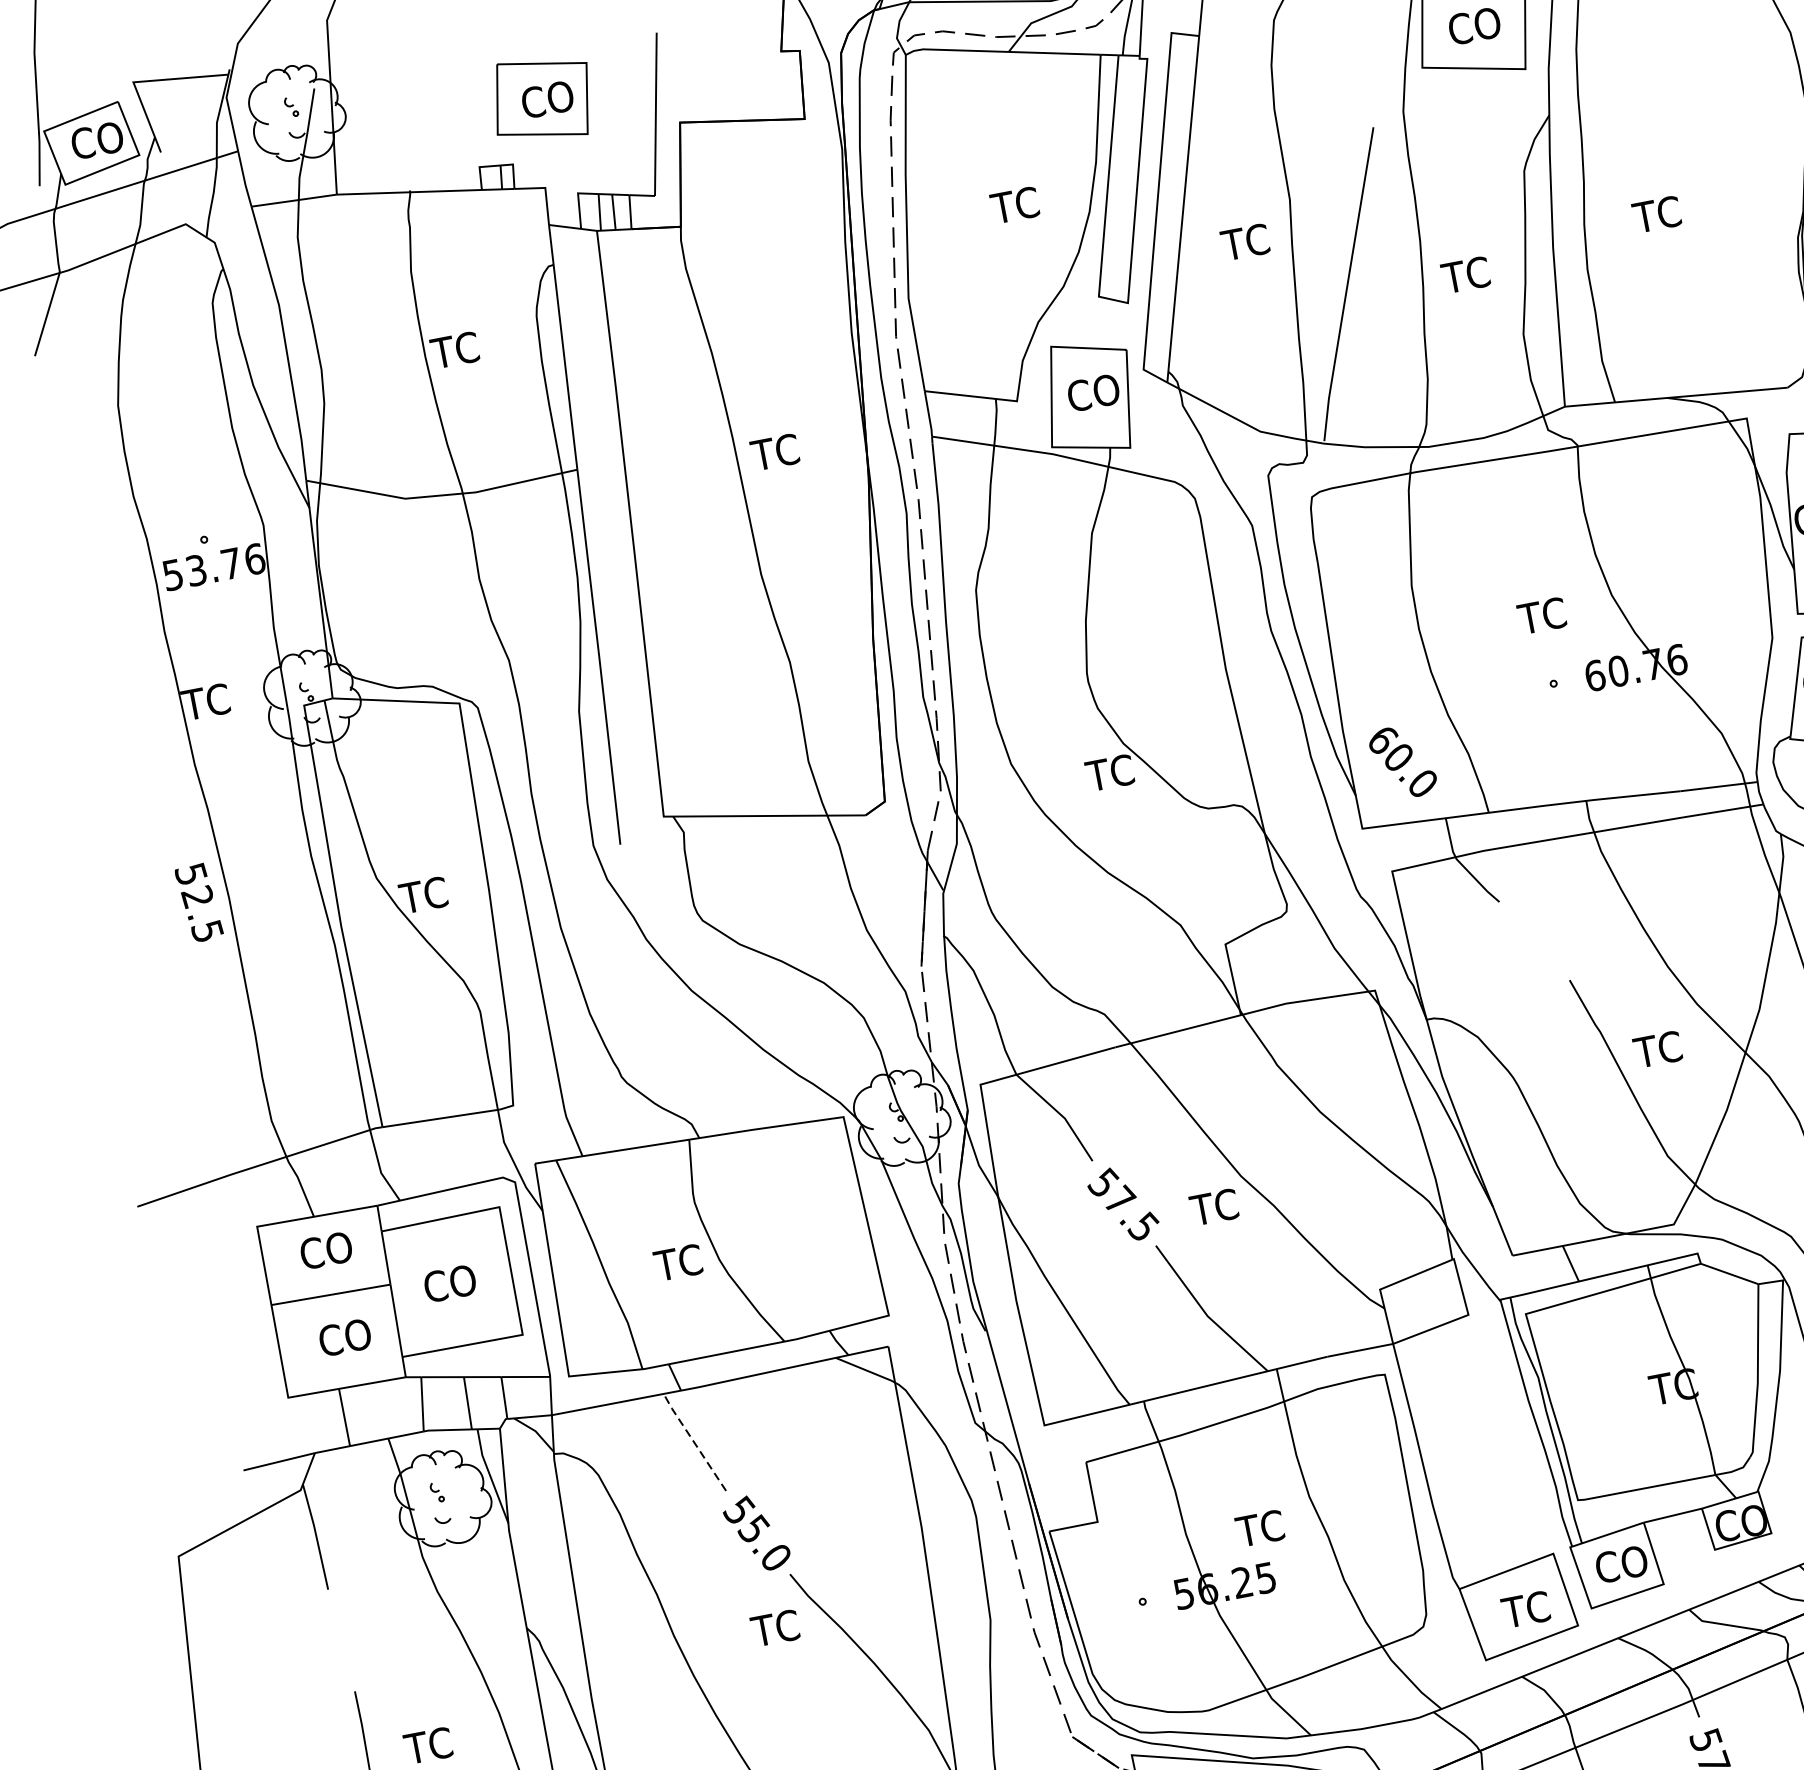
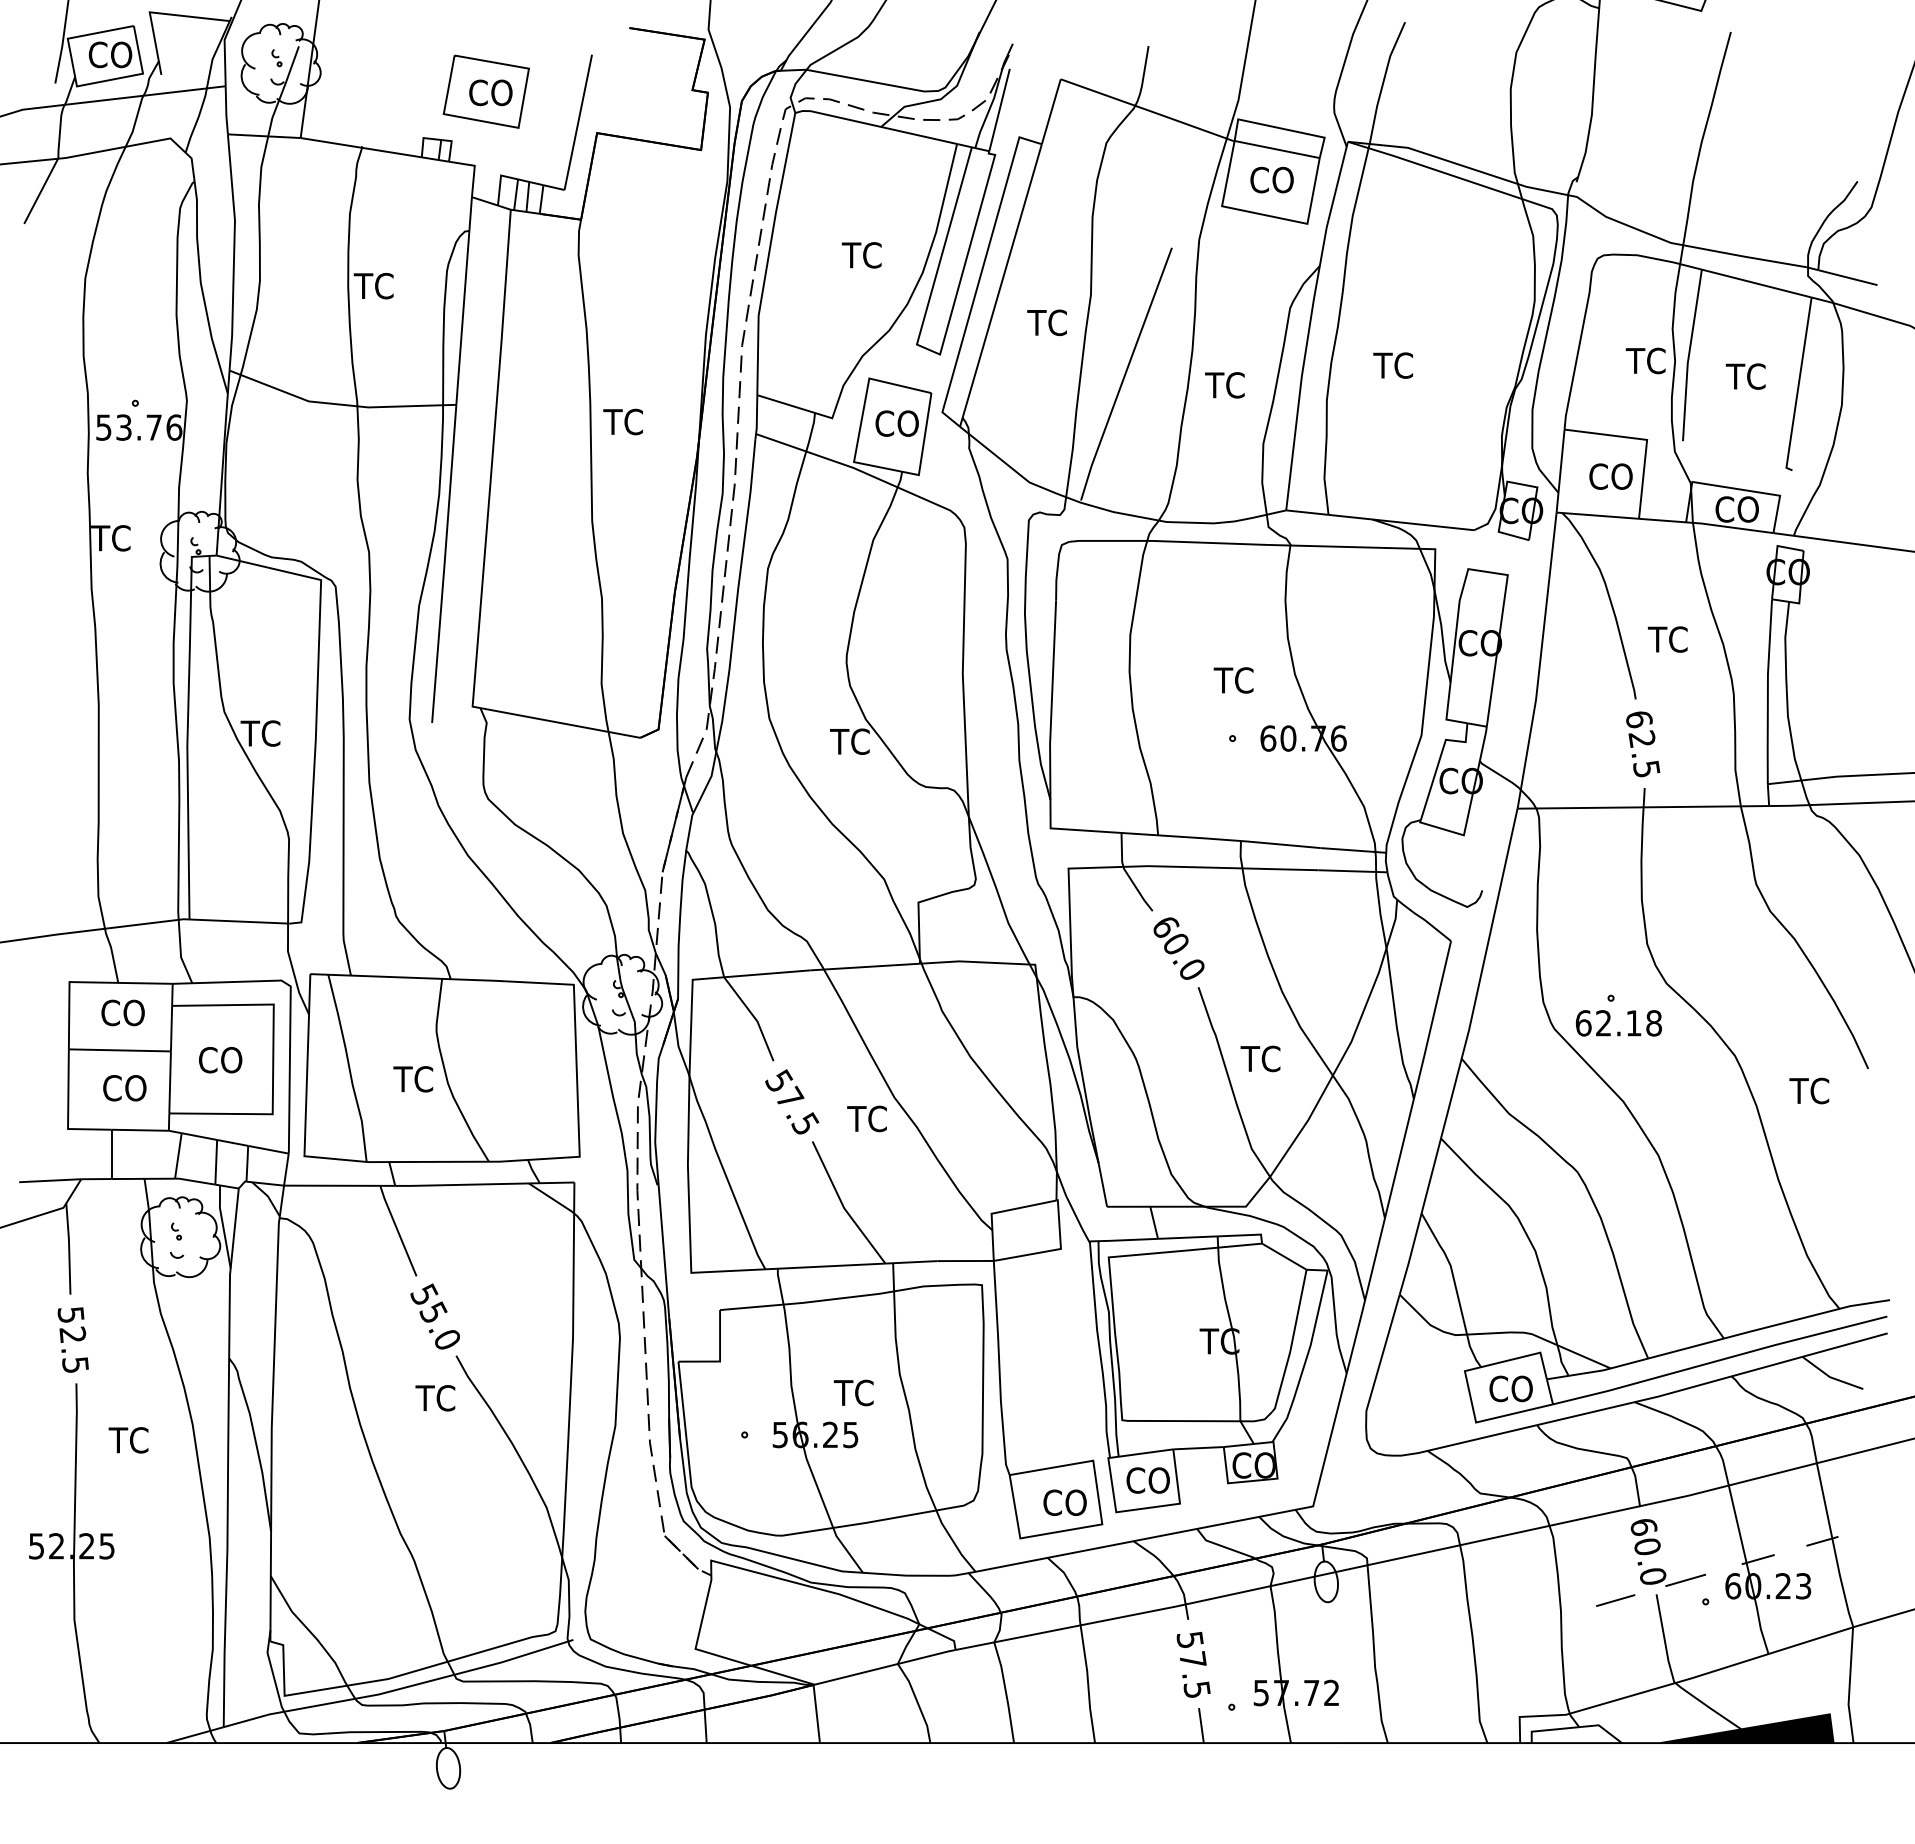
text: (1402, 762) -> (1178, 948), moved
text: (198, 902) -> (72, 1339), moved
line: (693, 1441) -> (397, 1230), dashed -> solid
text: (1528, 1608) -> (1063, 1502), TC -> CO

